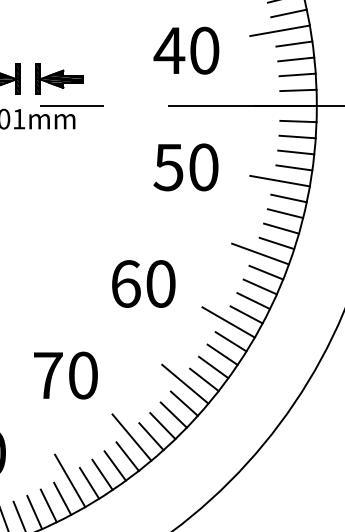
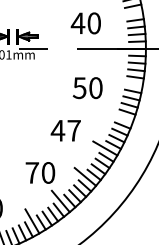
line: (278, 29) -> (128, 13), removed
text: (185, 168) -> (87, 88), moved
line: (278, 181) -> (128, 83), removed
line: (259, 252) -> (119, 116), removed
text: (142, 283) -> (65, 130), 60 -> 47
text: (66, 374) -> (40, 172), moved

